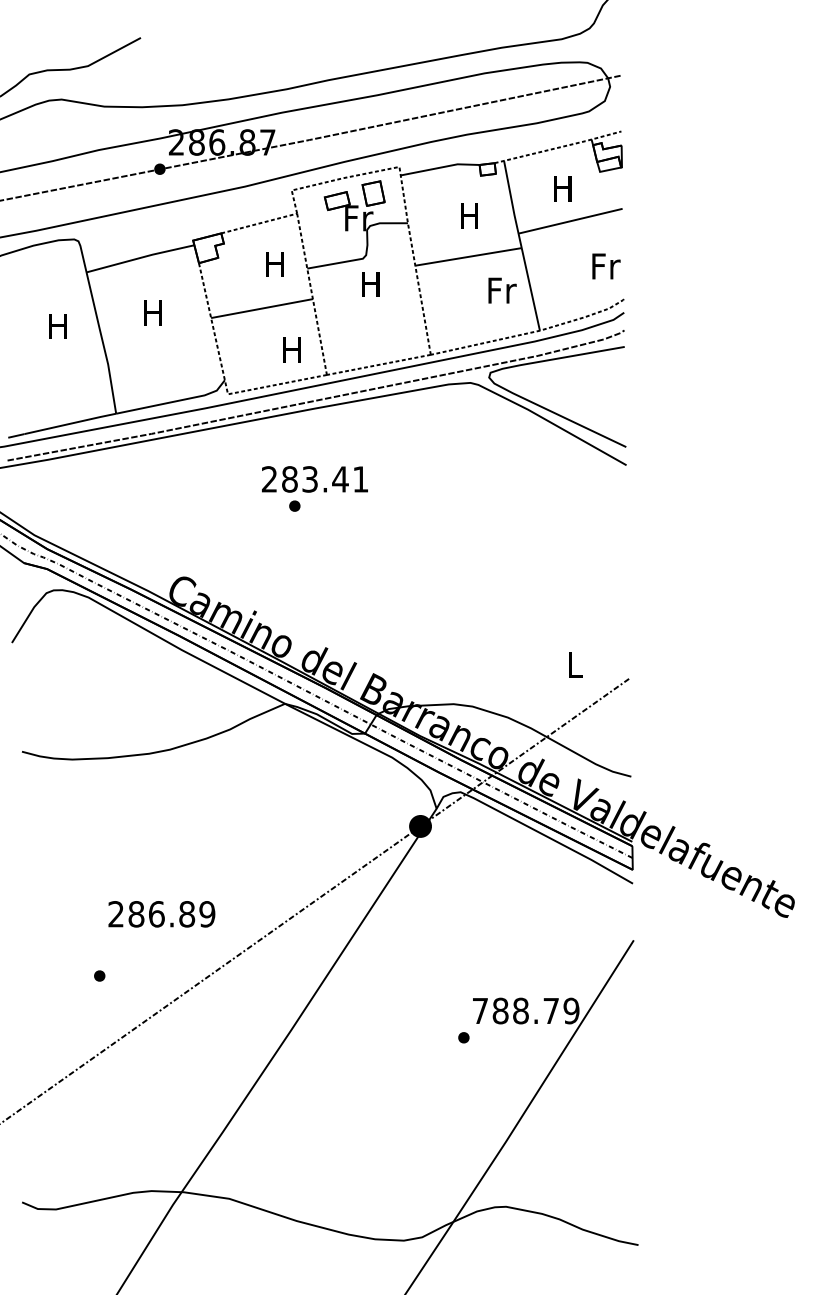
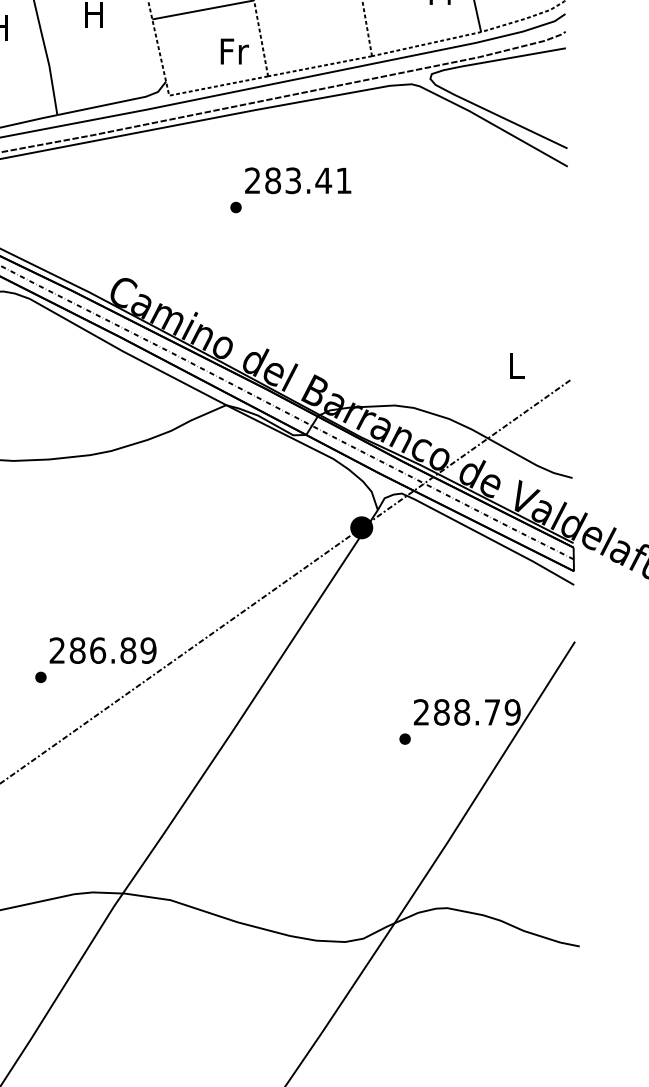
text: (293, 350) -> (234, 51), H -> Fr
text: (314, 479) -> (297, 180), moved
text: (161, 914) -> (102, 650), moved
text: (479, 1010) -> (420, 711), 788.79 -> 288.79

